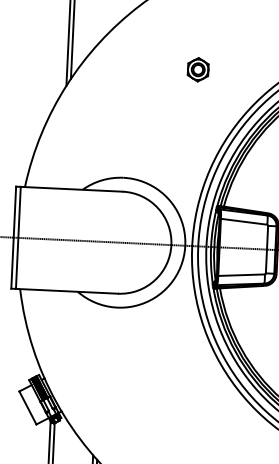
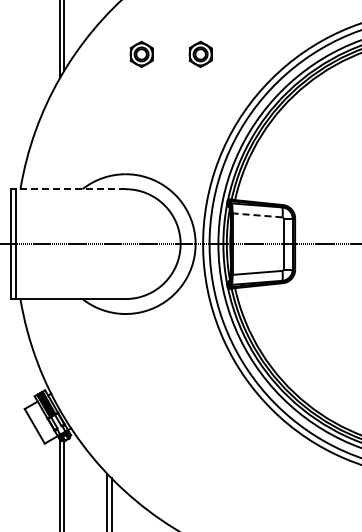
part: (143, 66) -> (141, 53), added
line: (71, 189) -> (70, 189), solid -> dashed
line: (244, 221) -> (257, 215), solid -> dashed

